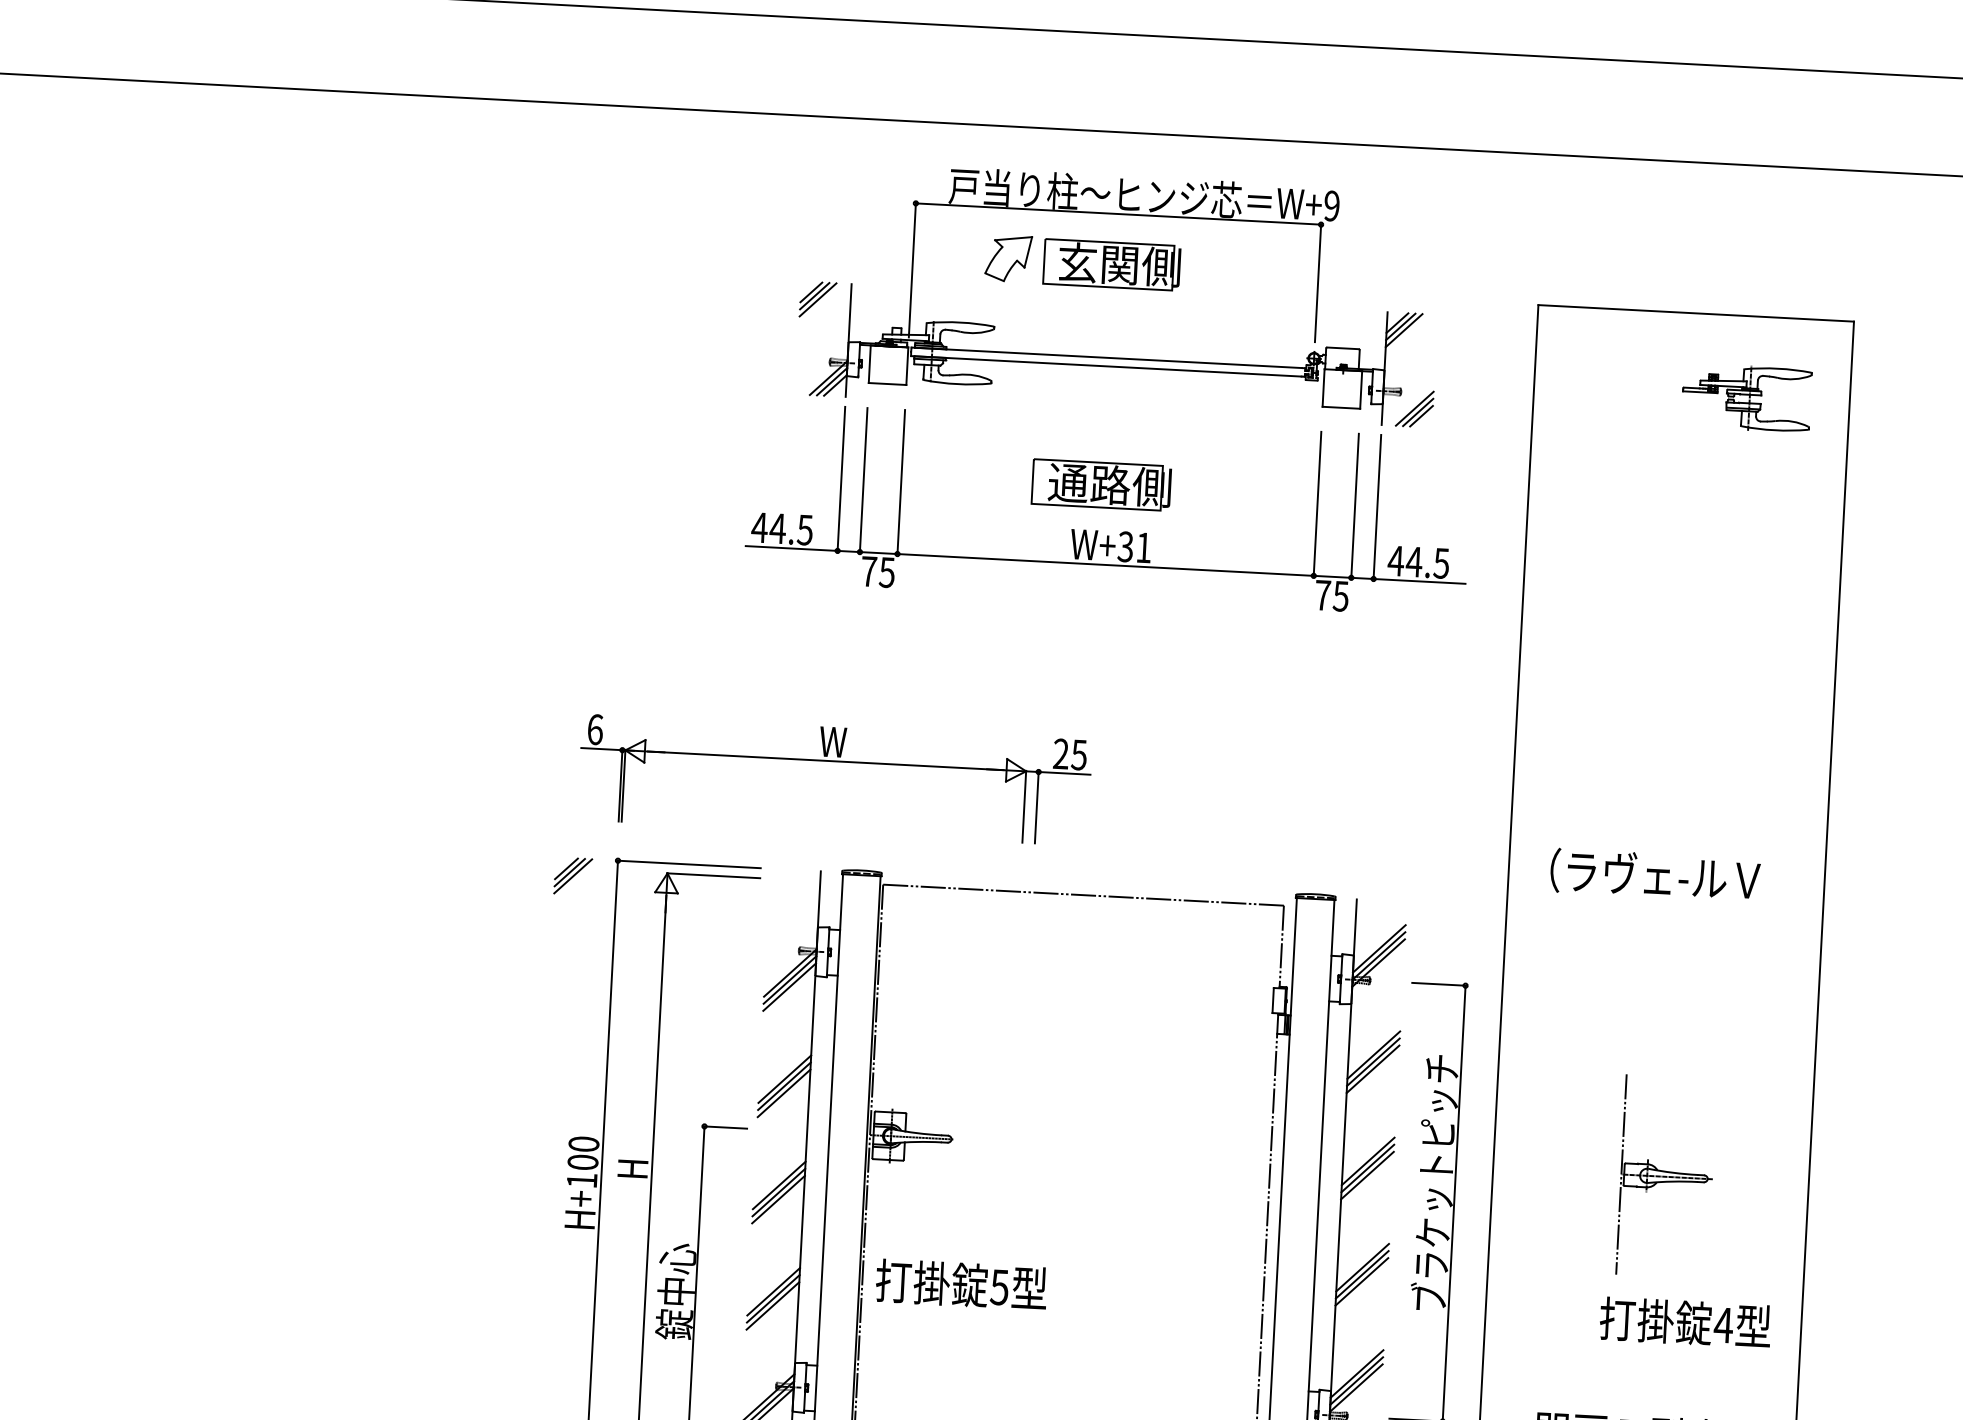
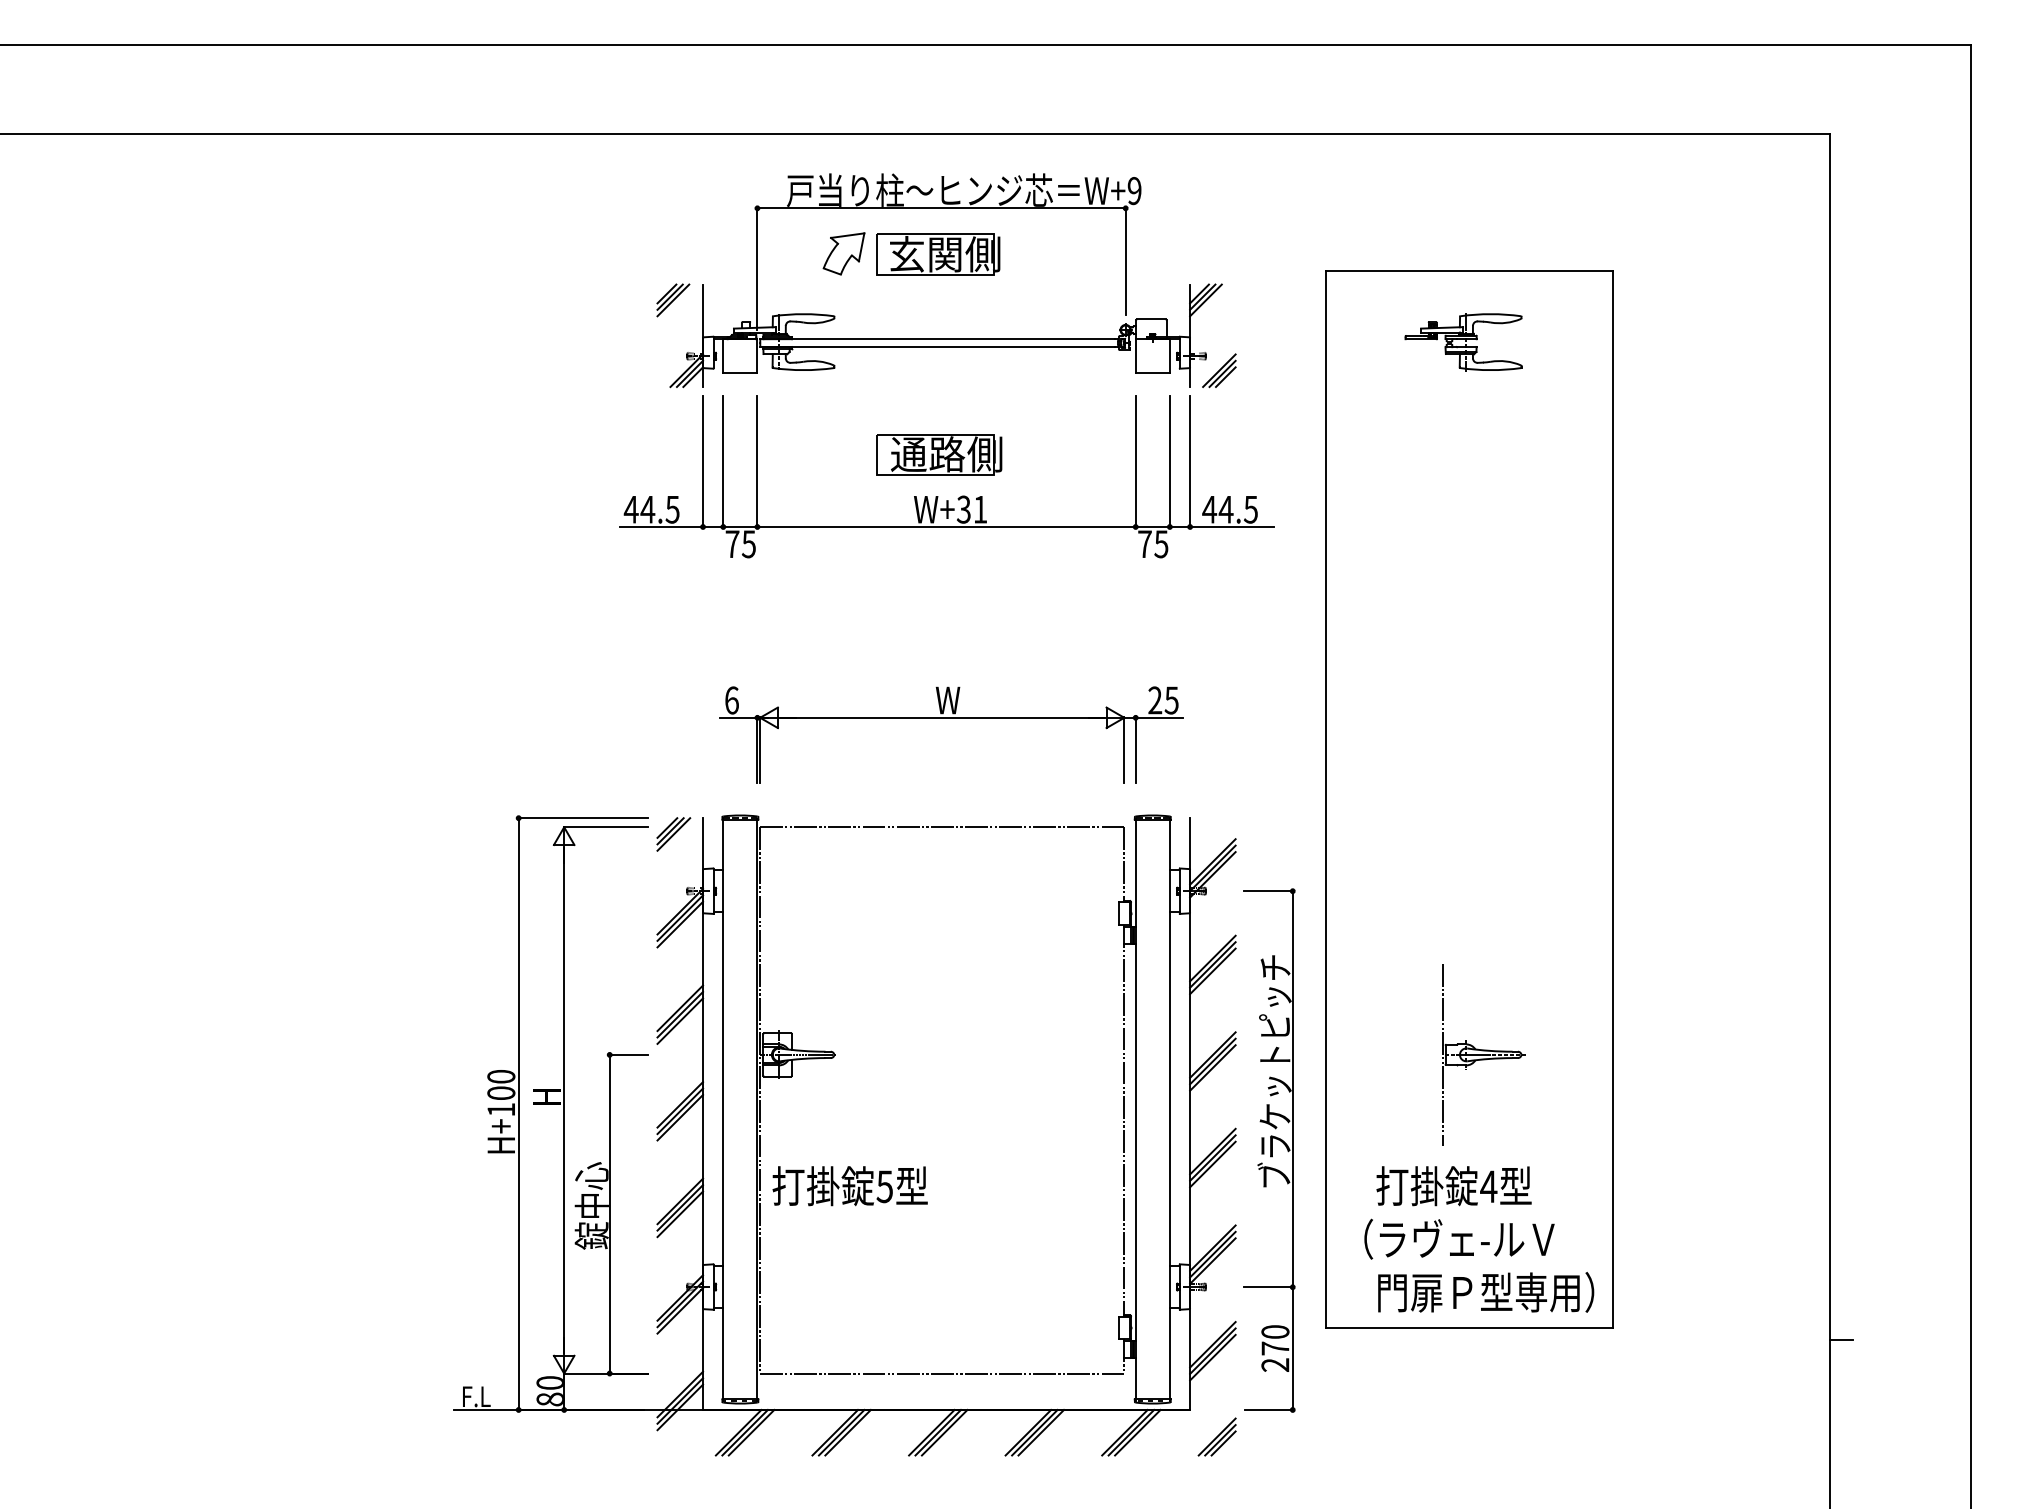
part: (1746, 398) -> (1463, 342), moved
part: (835, 762) -> (951, 718), moved
text: (1655, 874) -> (1459, 1238), moved
part: (572, 876) -> (673, 834), moved
text: (1684, 1323) -> (1453, 1186), moved

